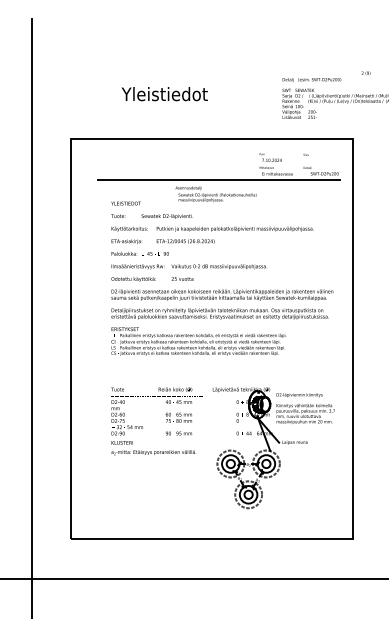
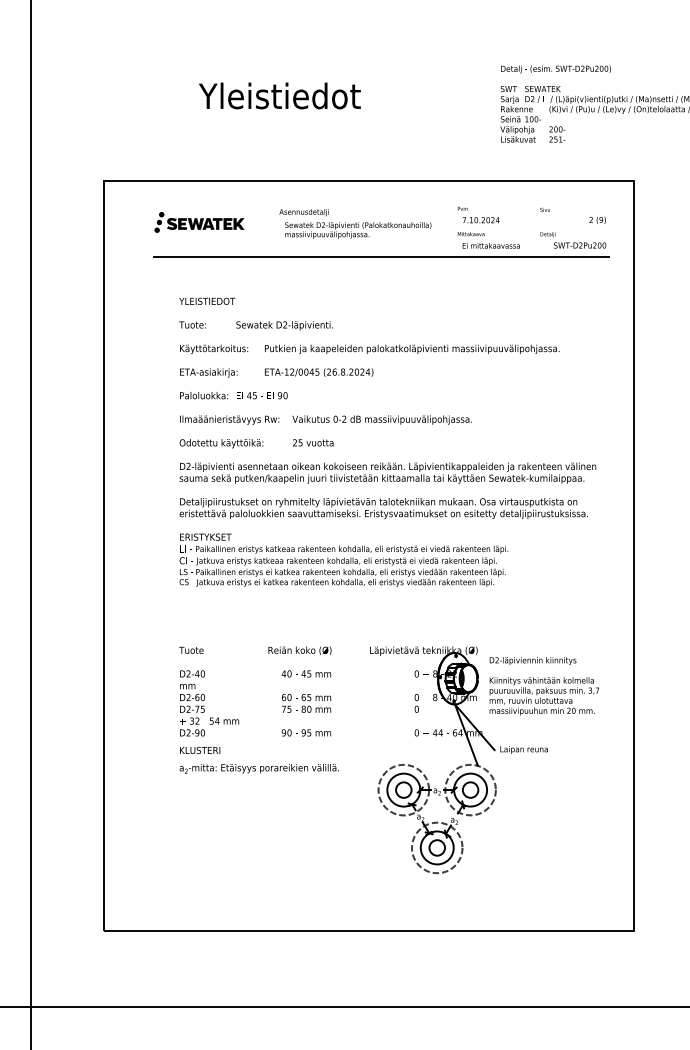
text: (365, 73) -> (596, 220), moved
part: (121, 161) -> (198, 222), added
text: (215, 194) -> (354, 224), moved

